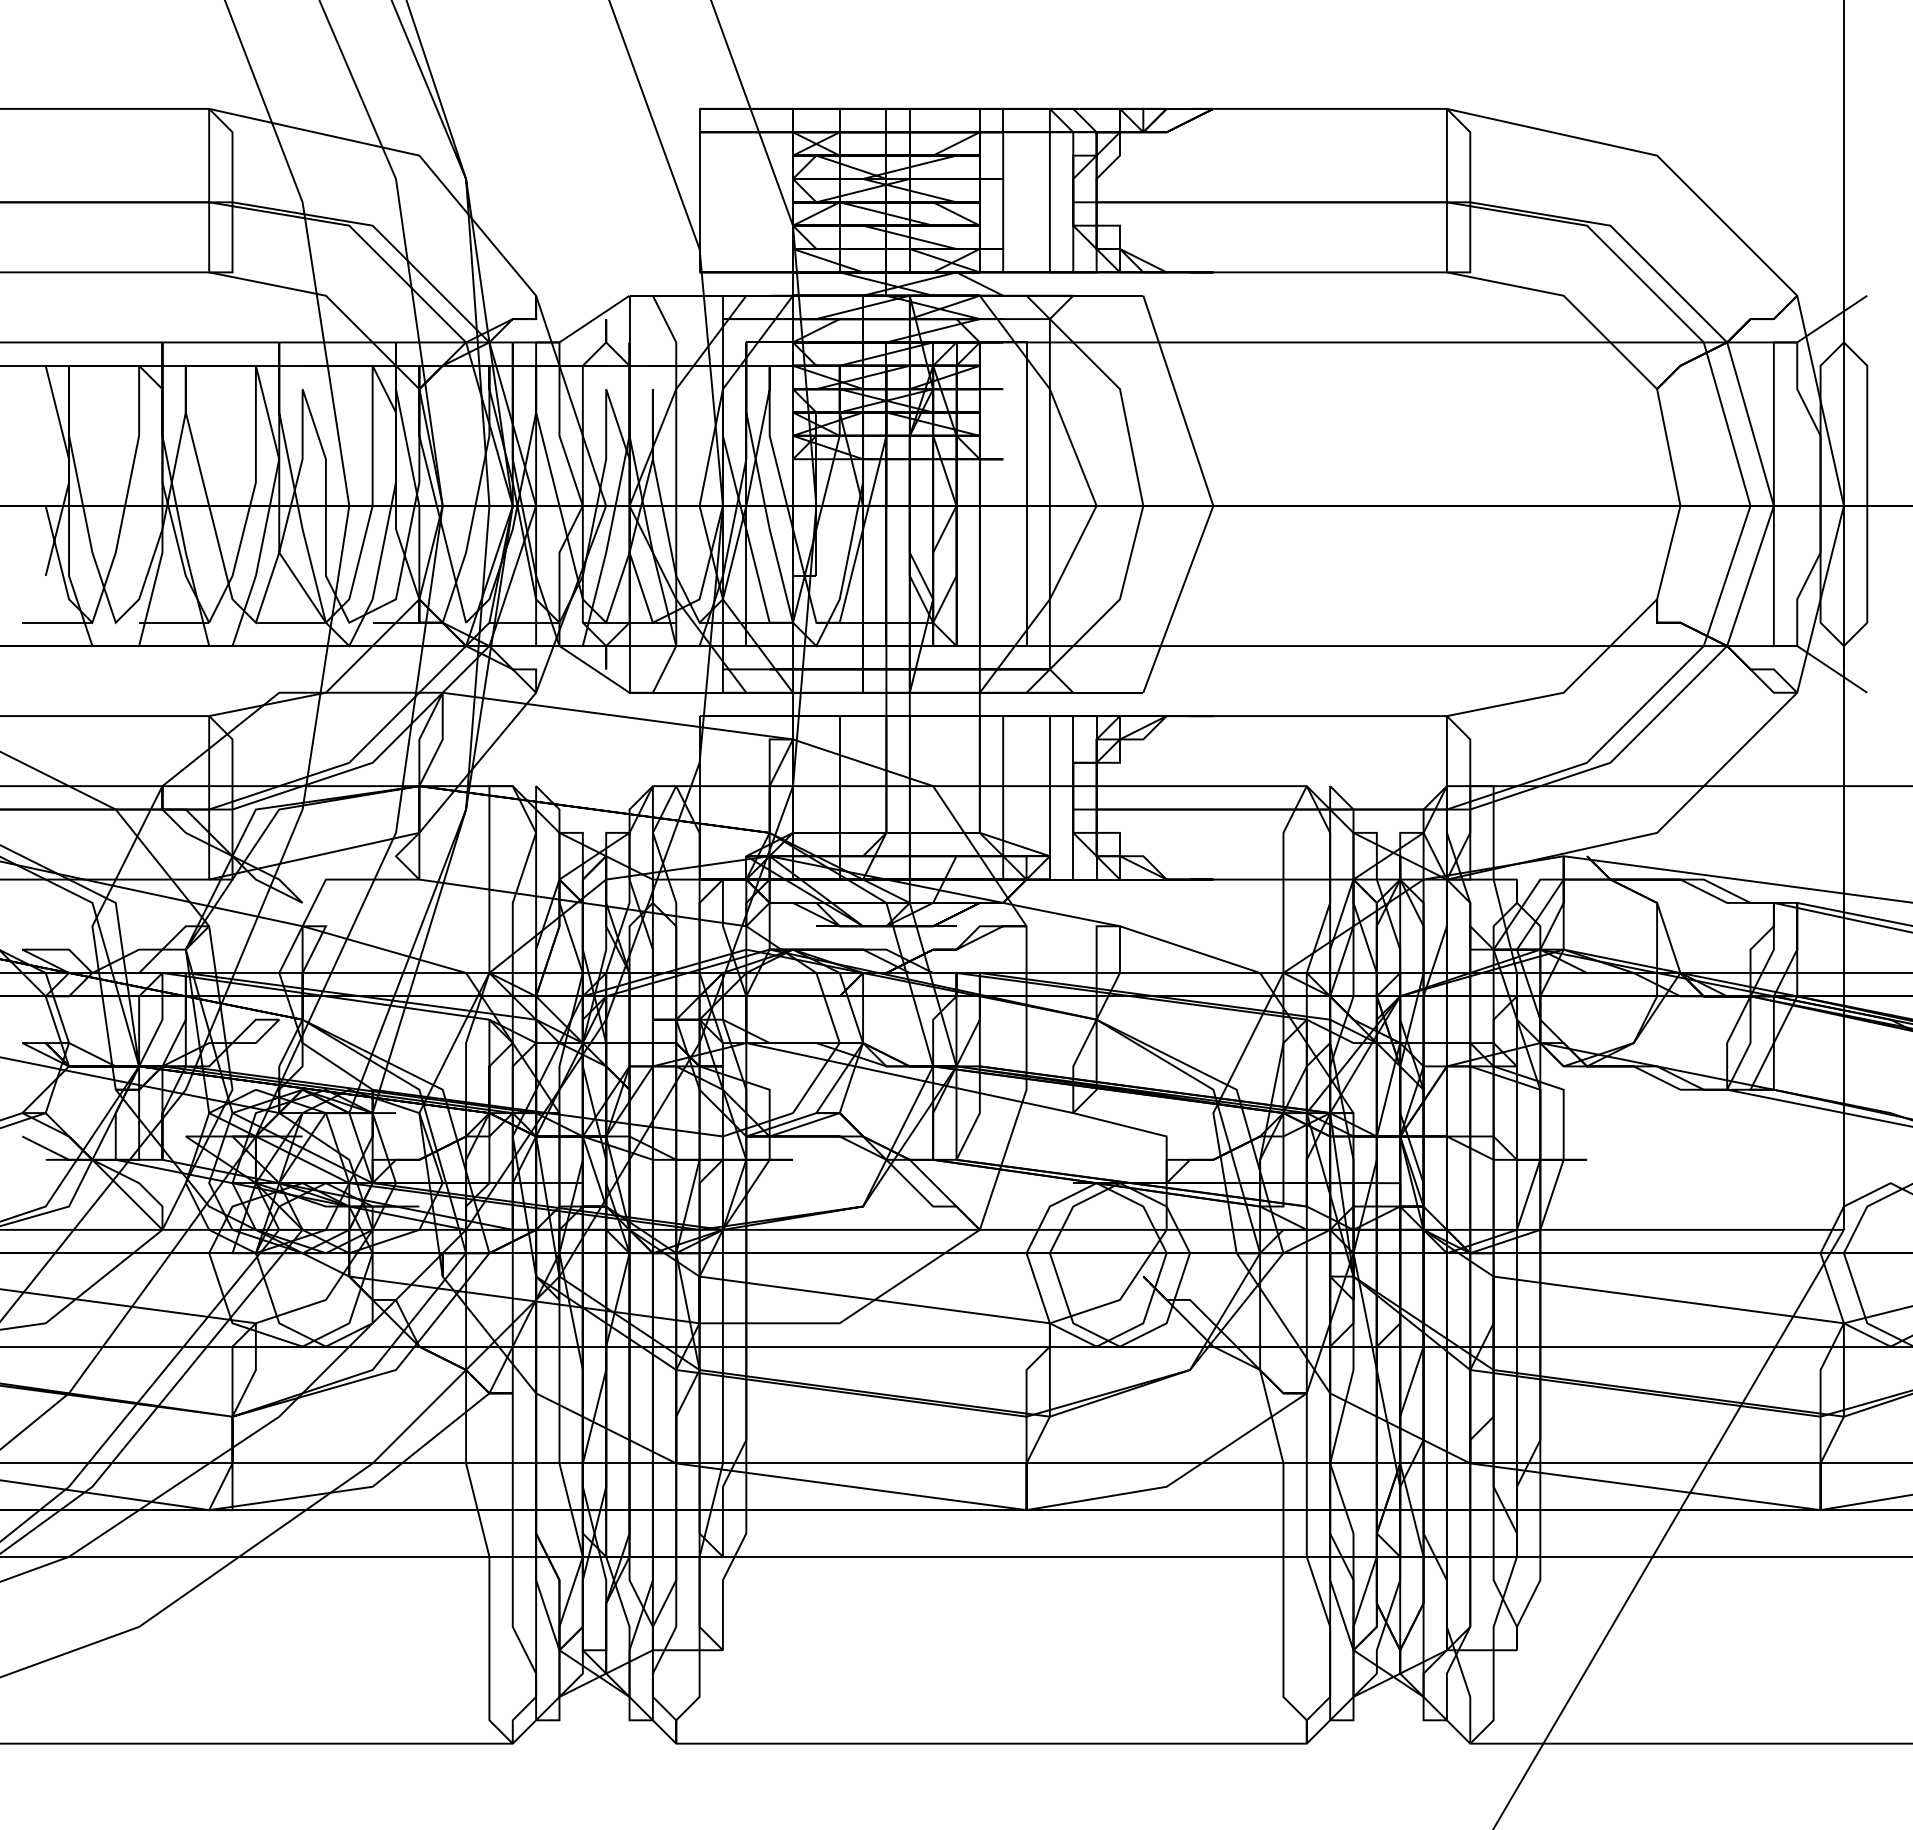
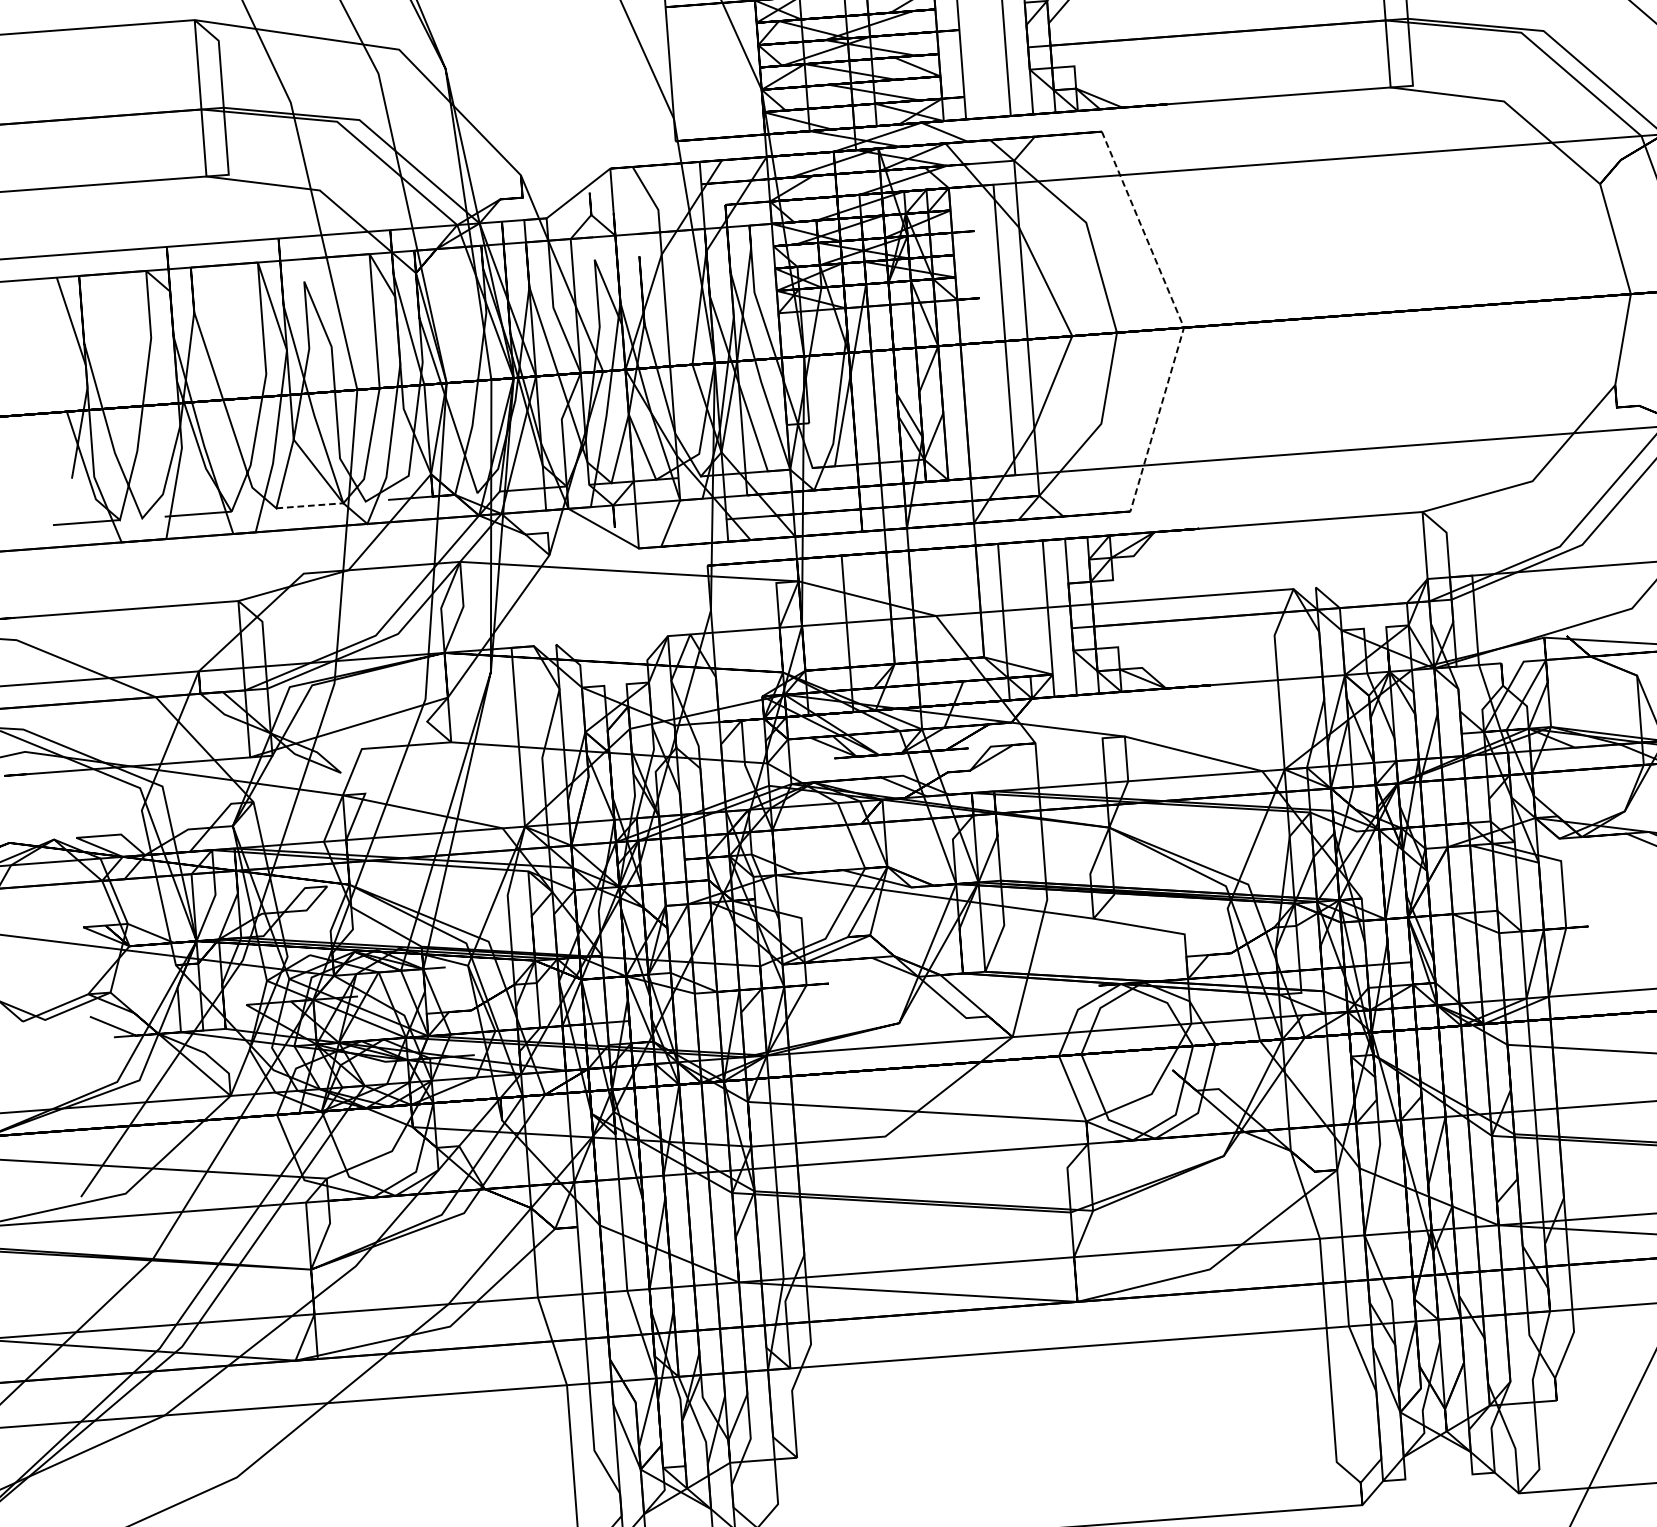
line: (1210, 496) -> (1180, 318), solid -> dashed
line: (291, 622) -> (310, 505), solid -> dashed

